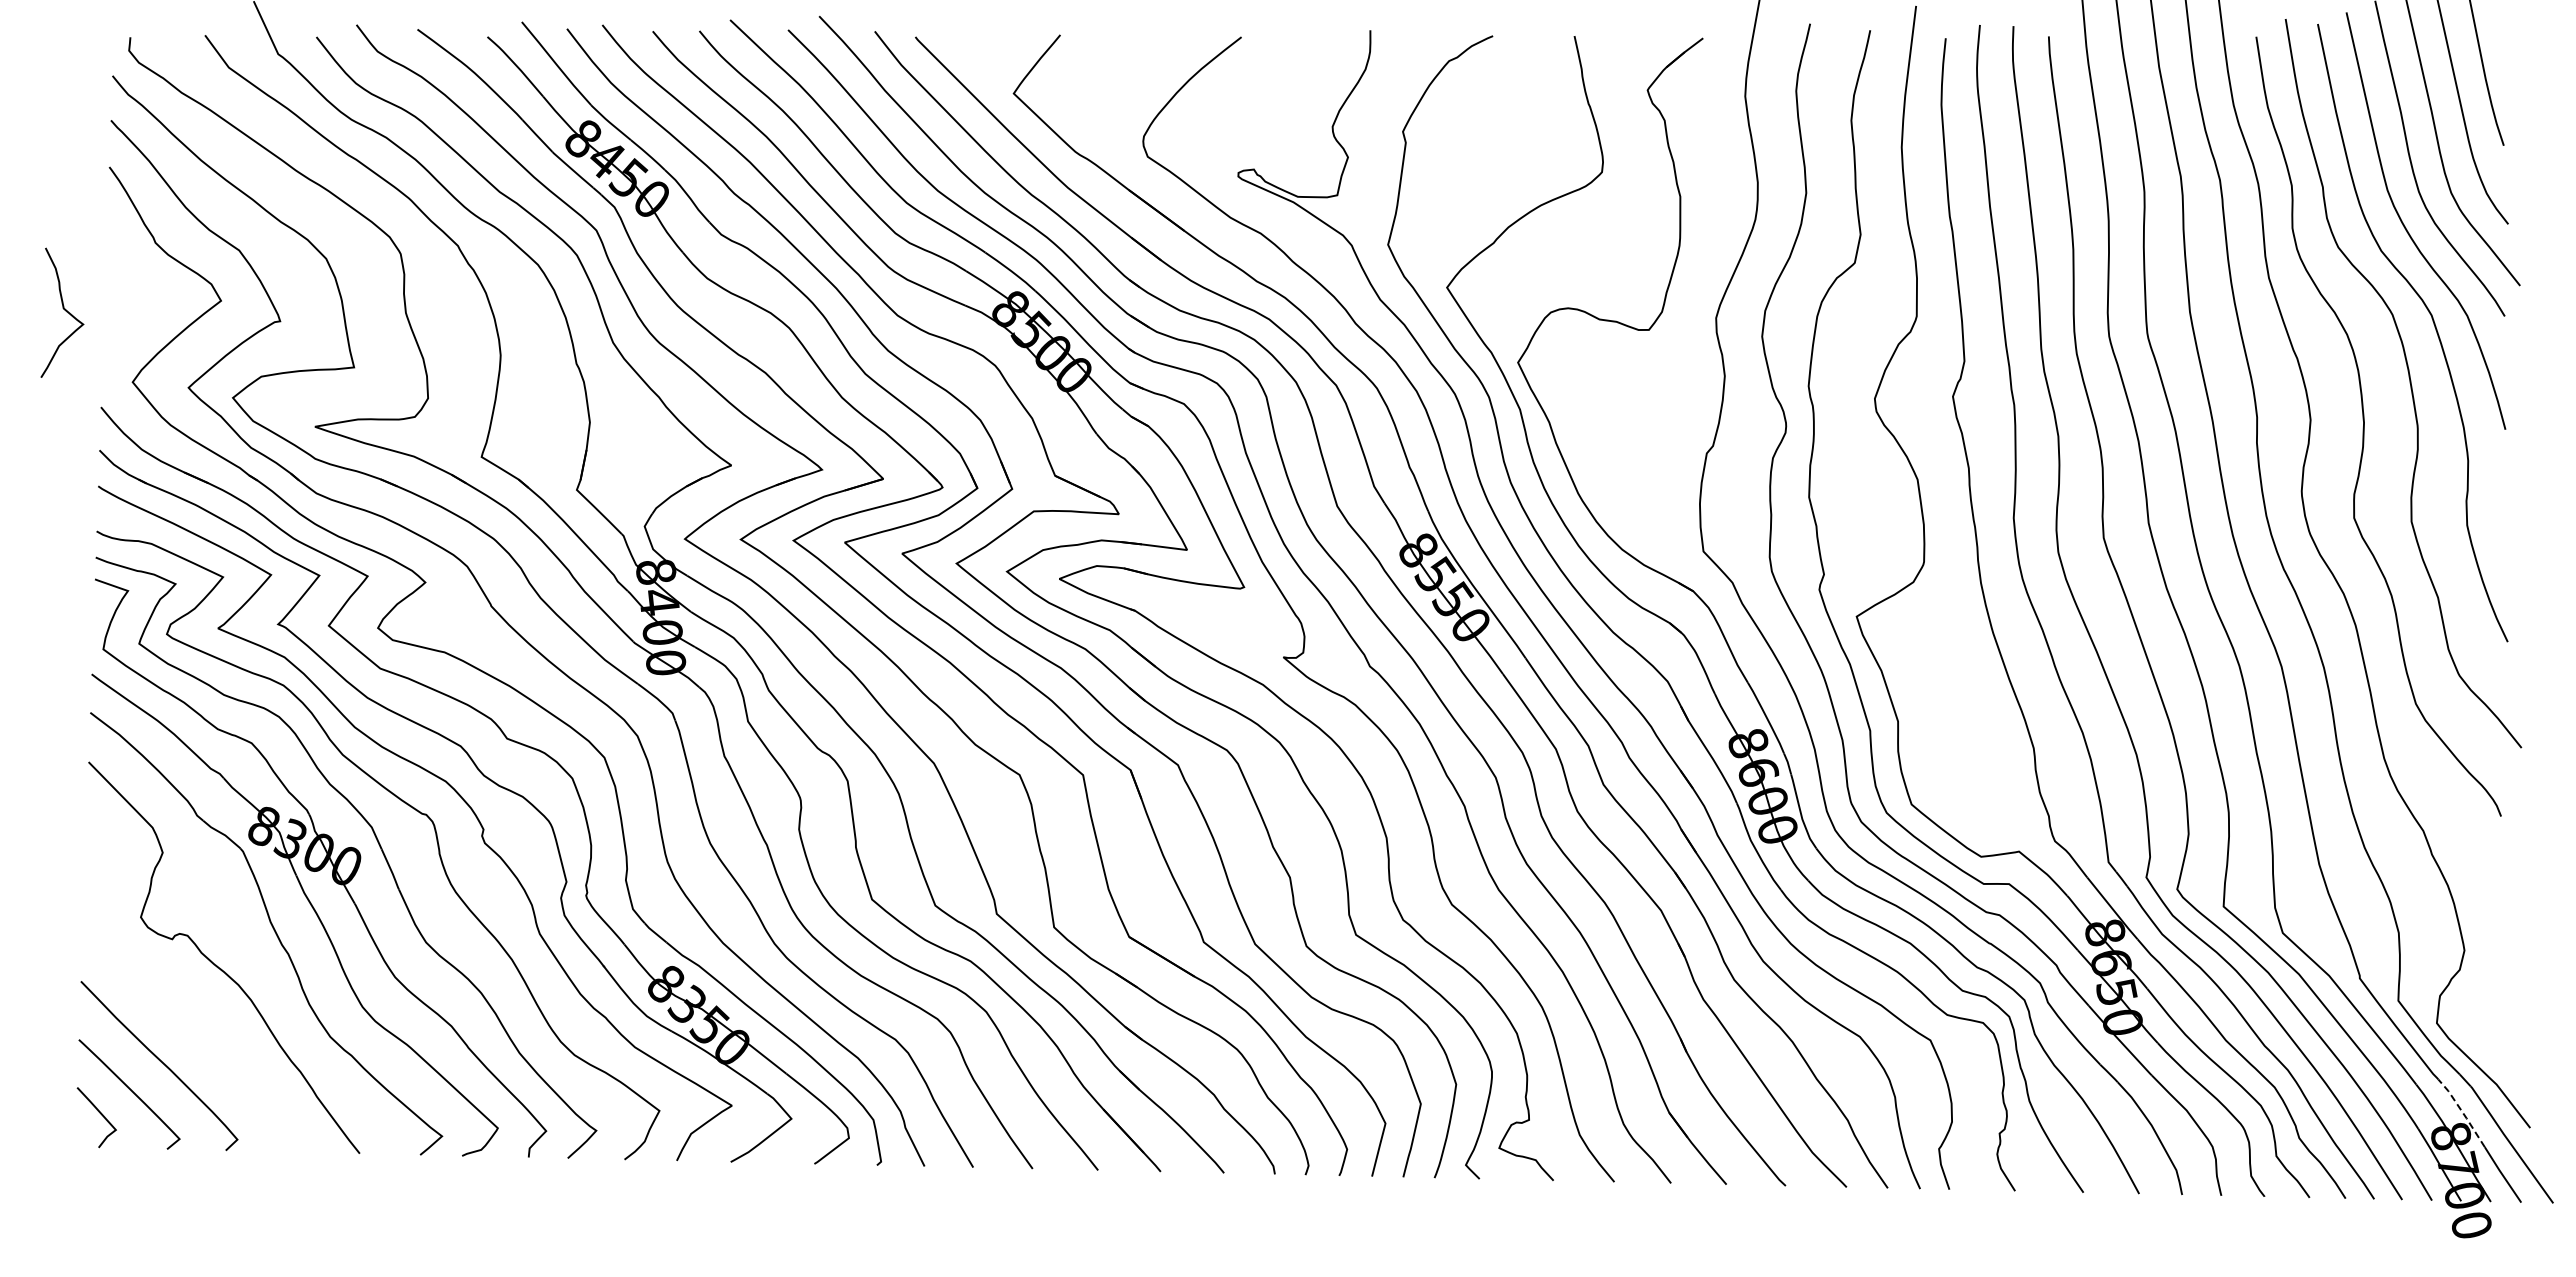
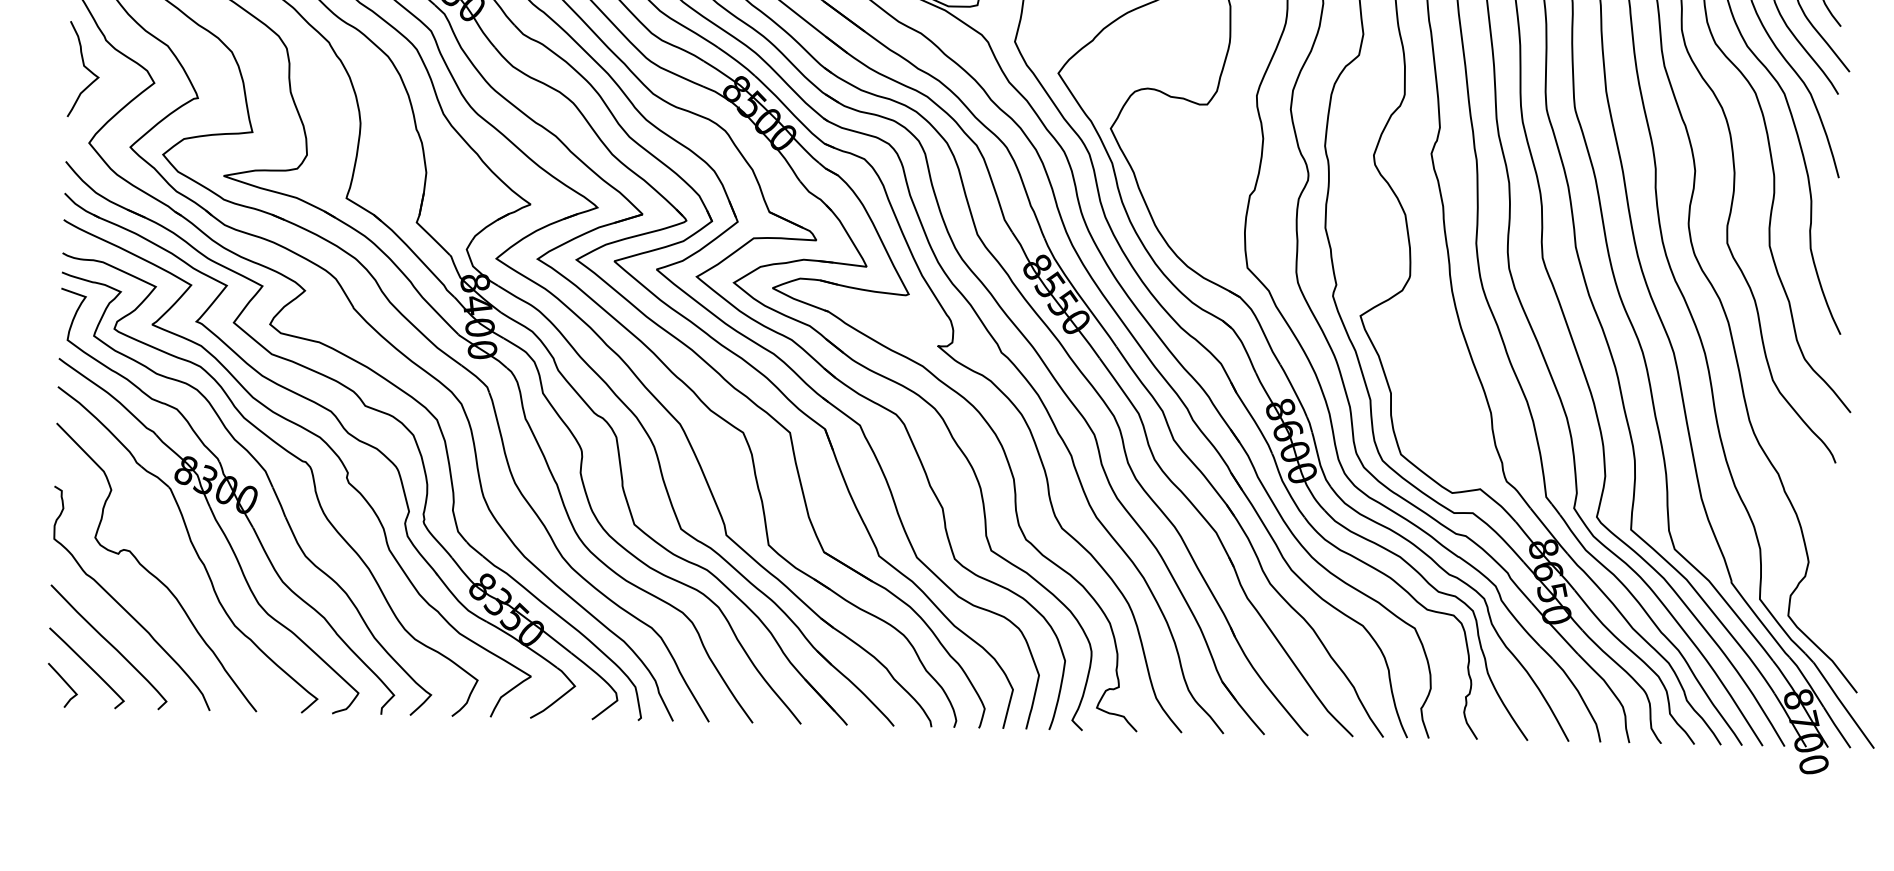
curve: (64, 310) -> (84, 67), moved
curve: (178, 1011) -> (122, 607), added
line: (2462, 1112) -> (1807, 681), dashed -> solid

